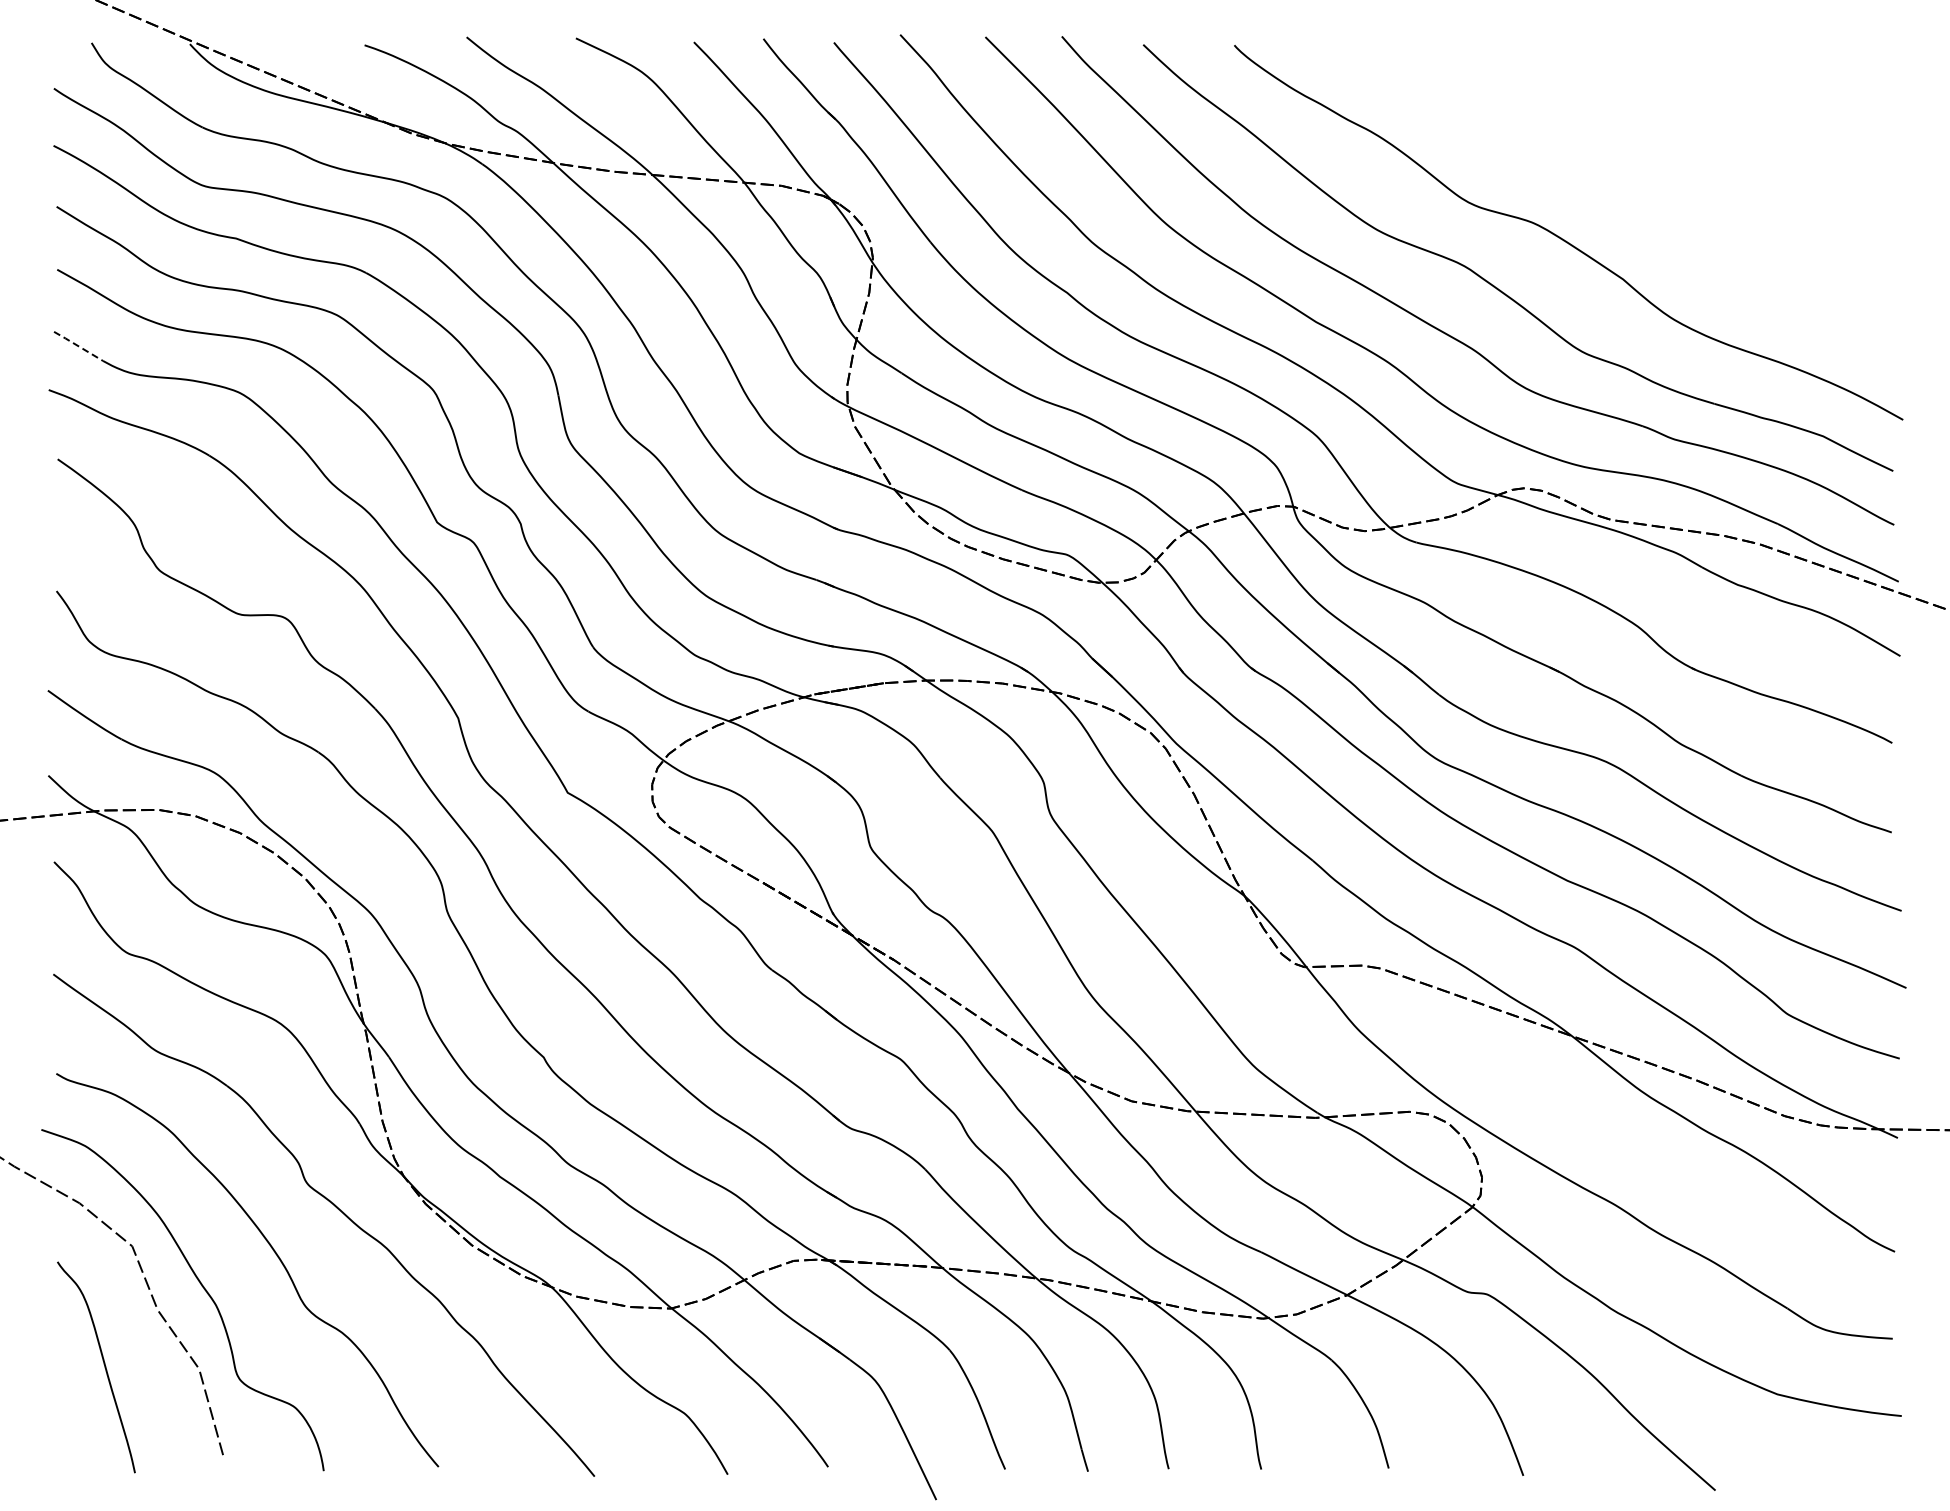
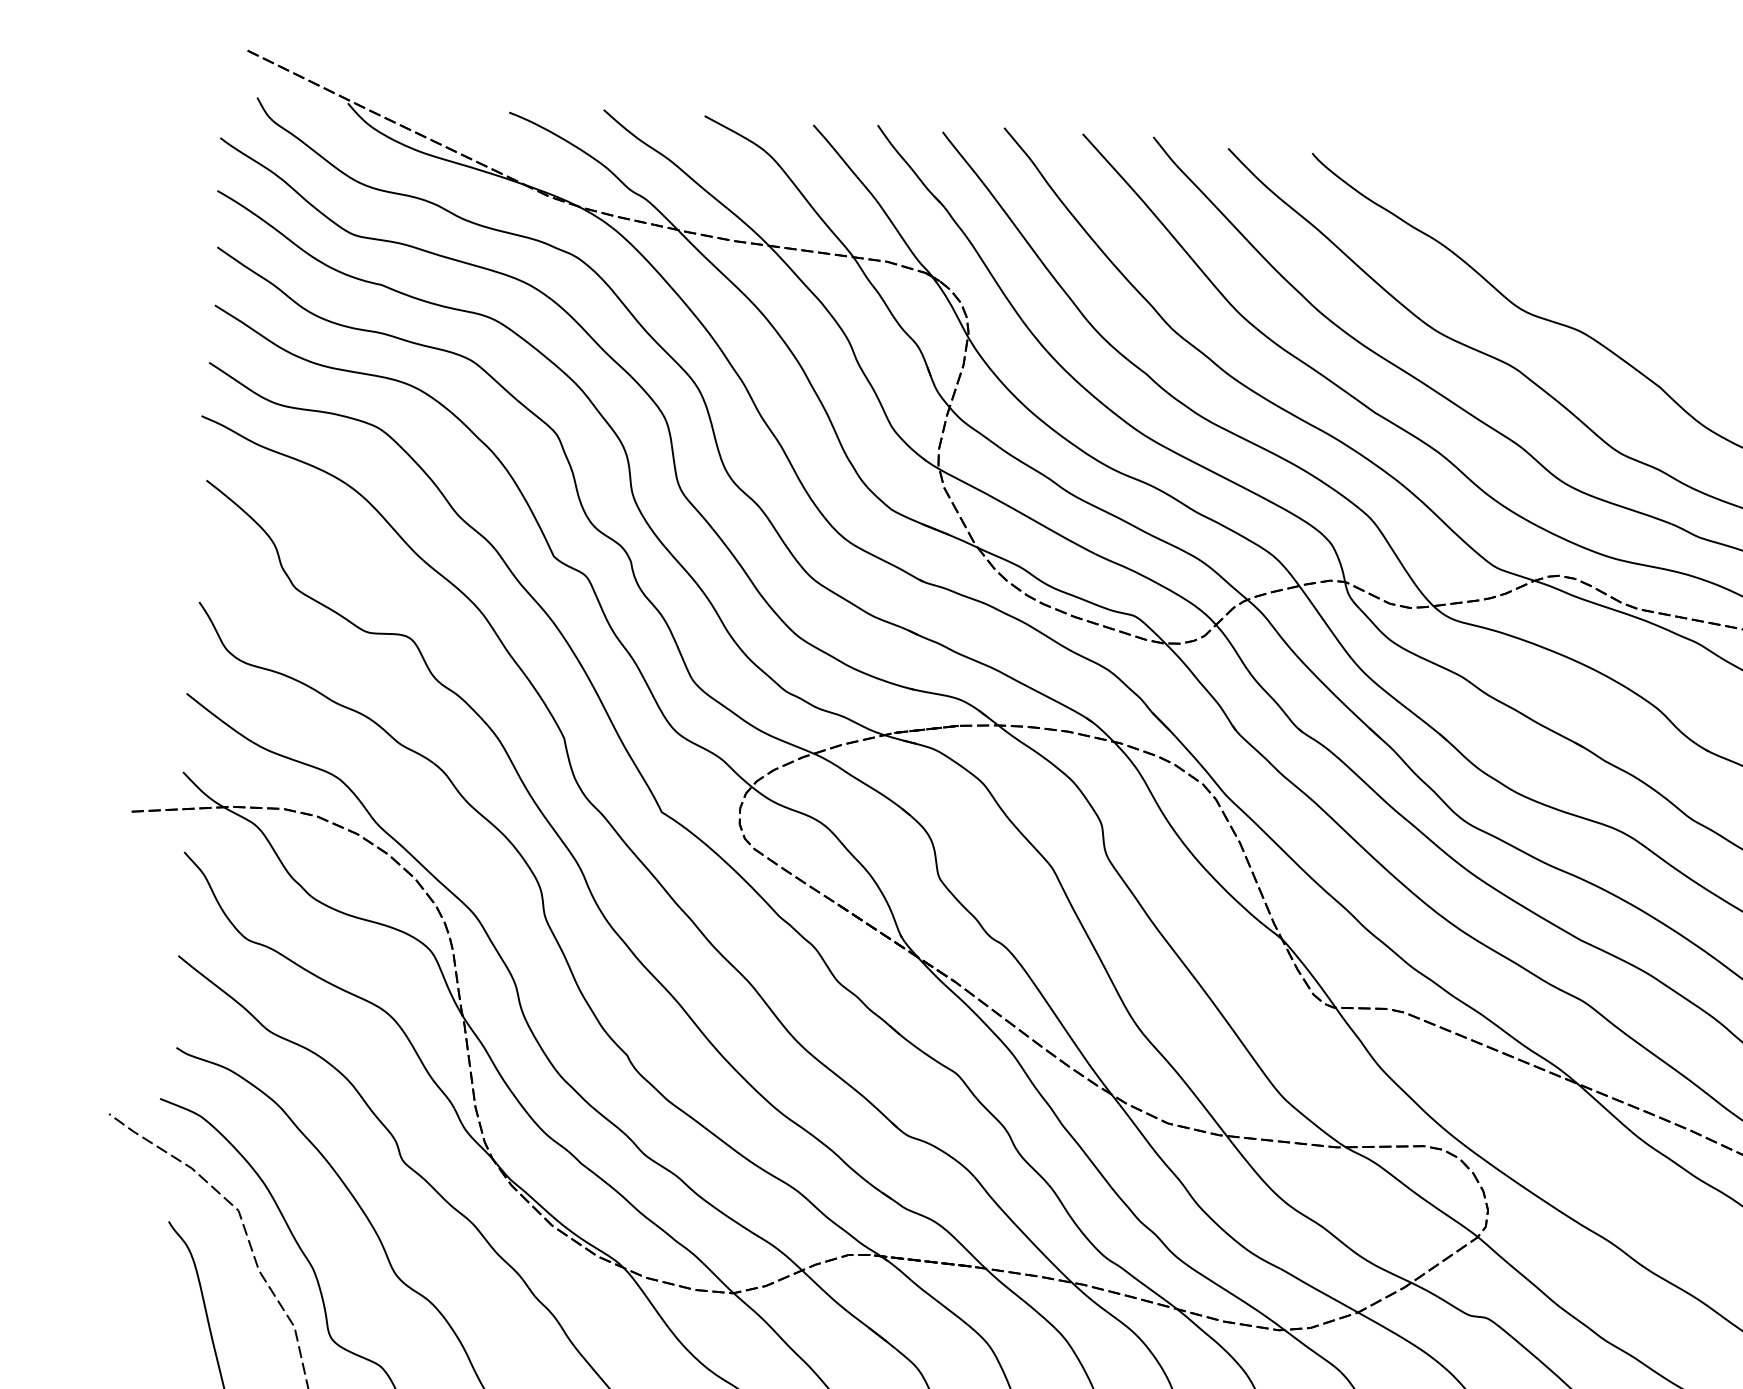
line: (78, 346) -> (230, 377), dashed -> solid

